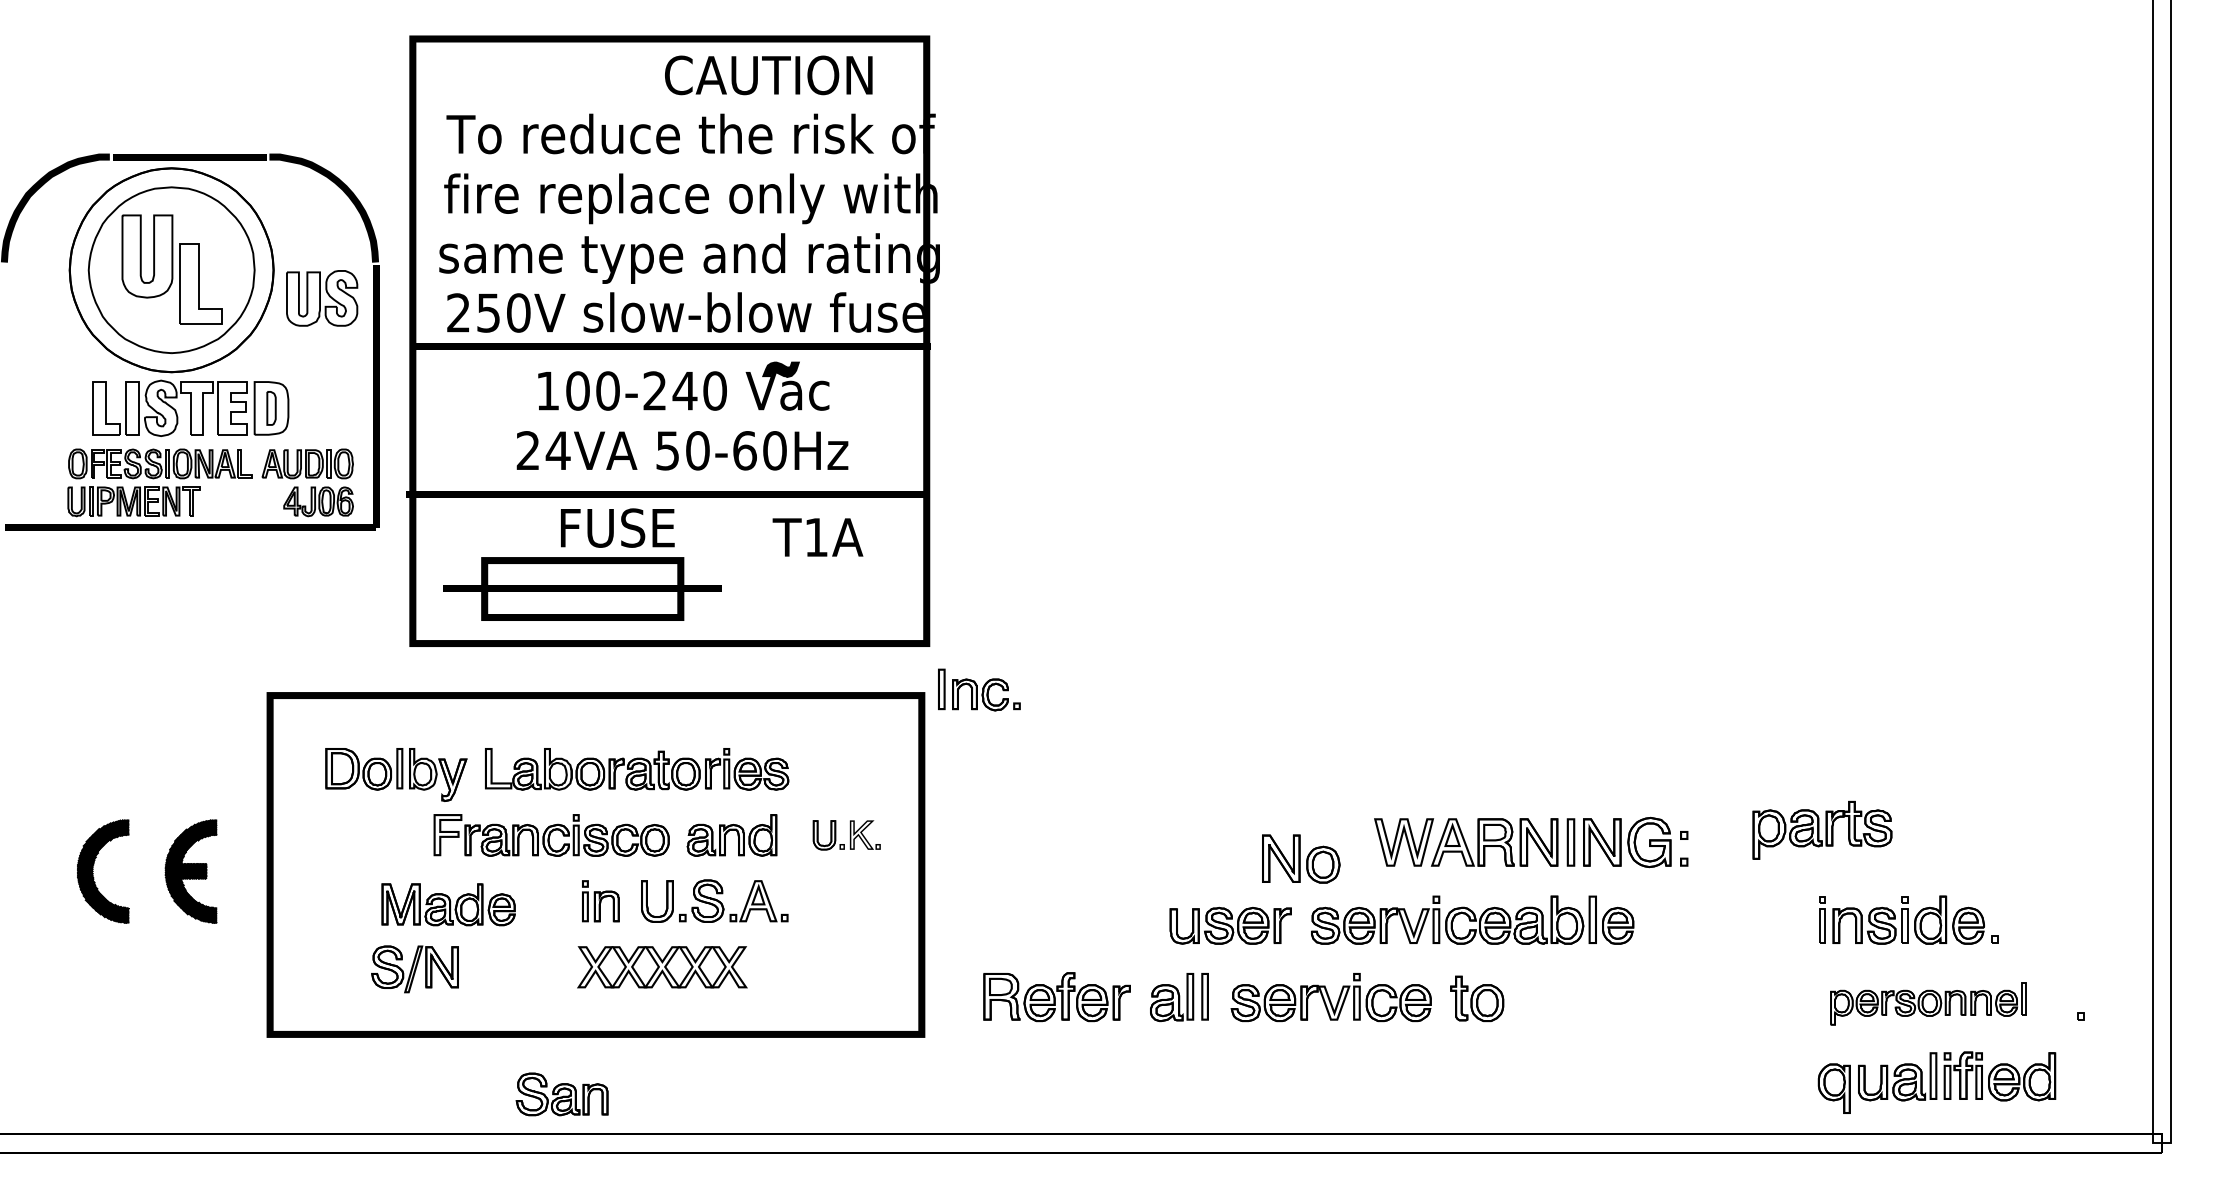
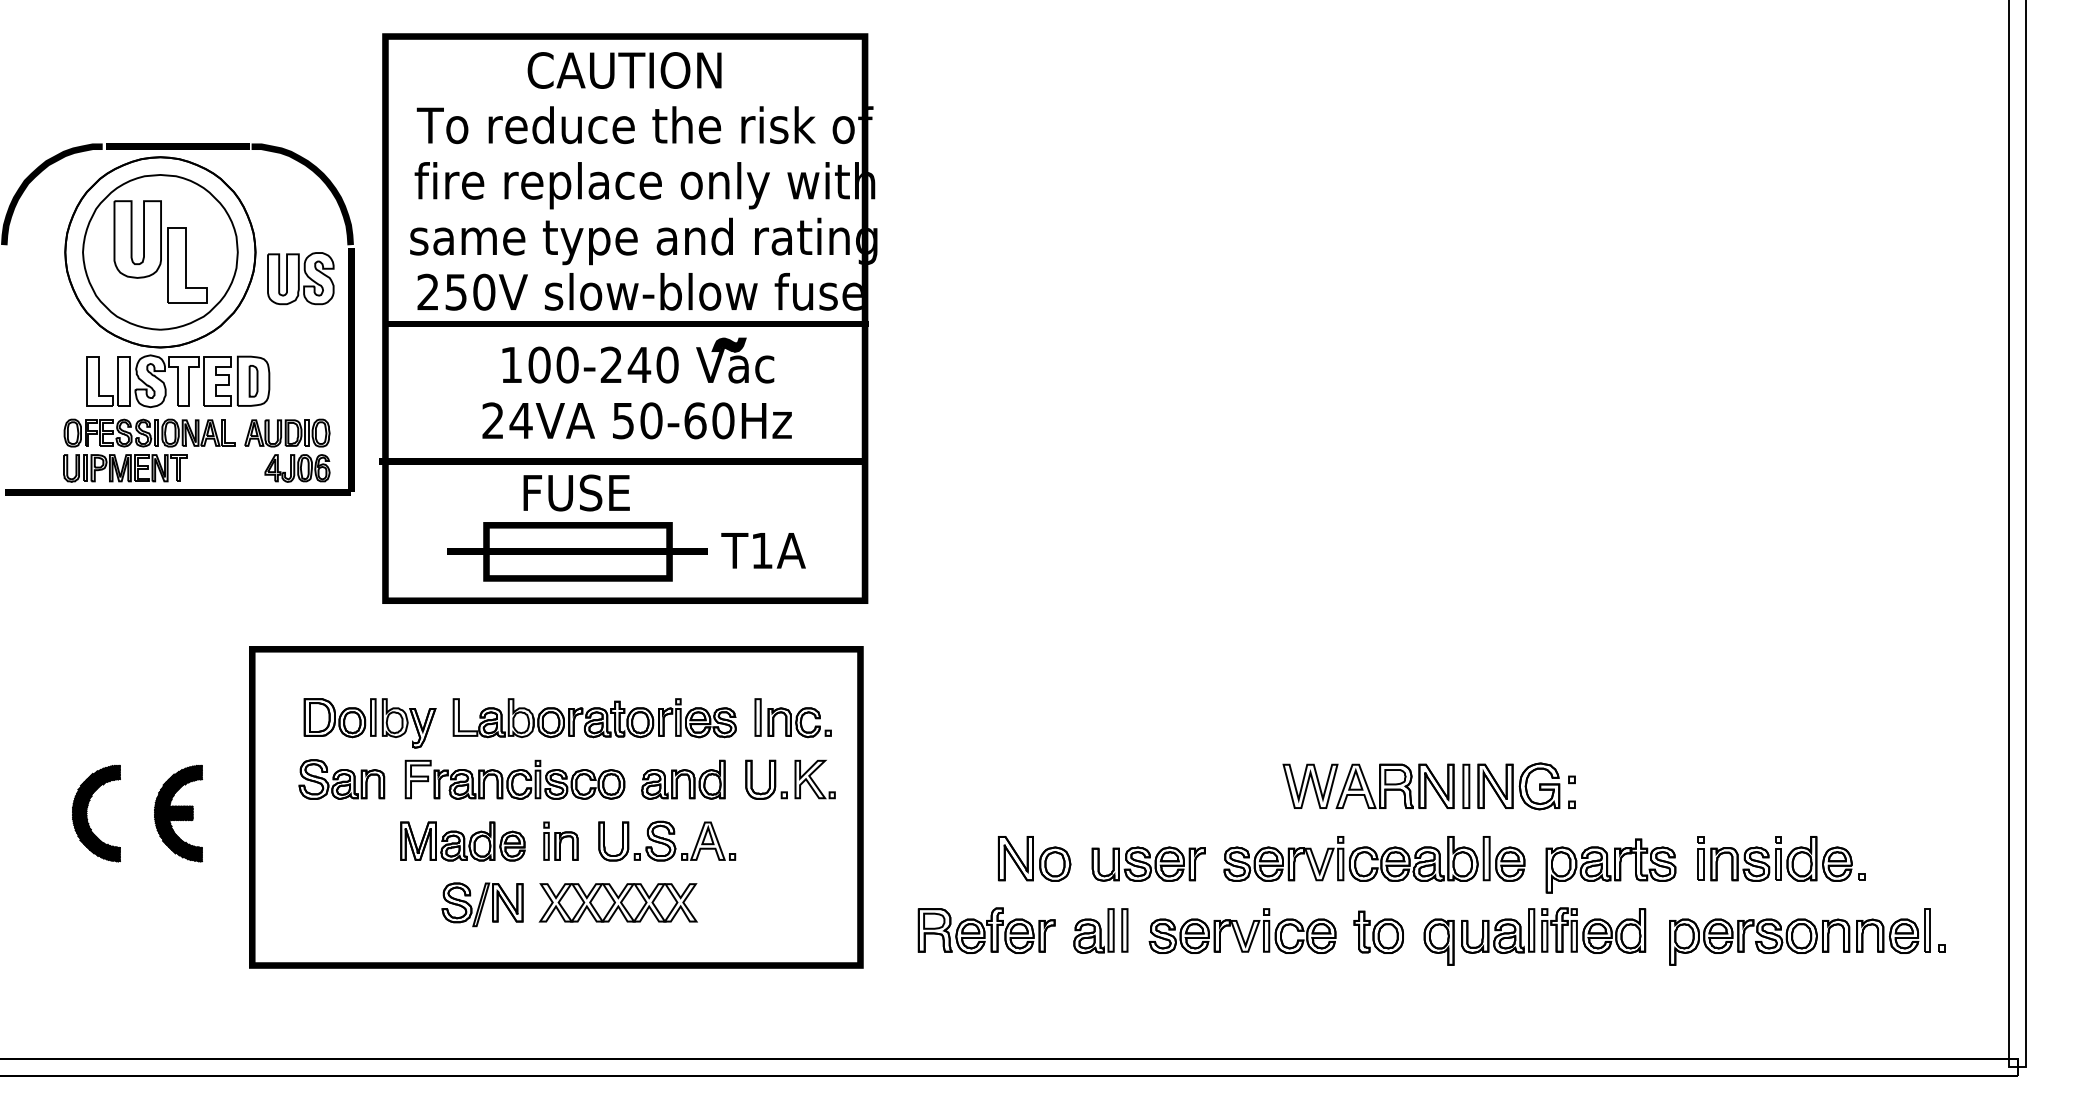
text: (768, 75) -> (624, 70), moved
text: (817, 537) -> (763, 550), moved
part: (582, 588) -> (577, 551), moved
part: (978, 690) -> (792, 718), moved
part: (1821, 829) -> (1610, 865), moved
part: (846, 835) -> (790, 779), size x1.43
part: (1301, 858) -> (1034, 858), moved
part: (448, 904) -> (462, 841), moved
part: (415, 969) -> (482, 904), moved
part: (1927, 1003) -> (1799, 936), size x1.43
part: (1936, 1082) -> (1534, 936), moved
part: (561, 1094) -> (341, 779), moved

